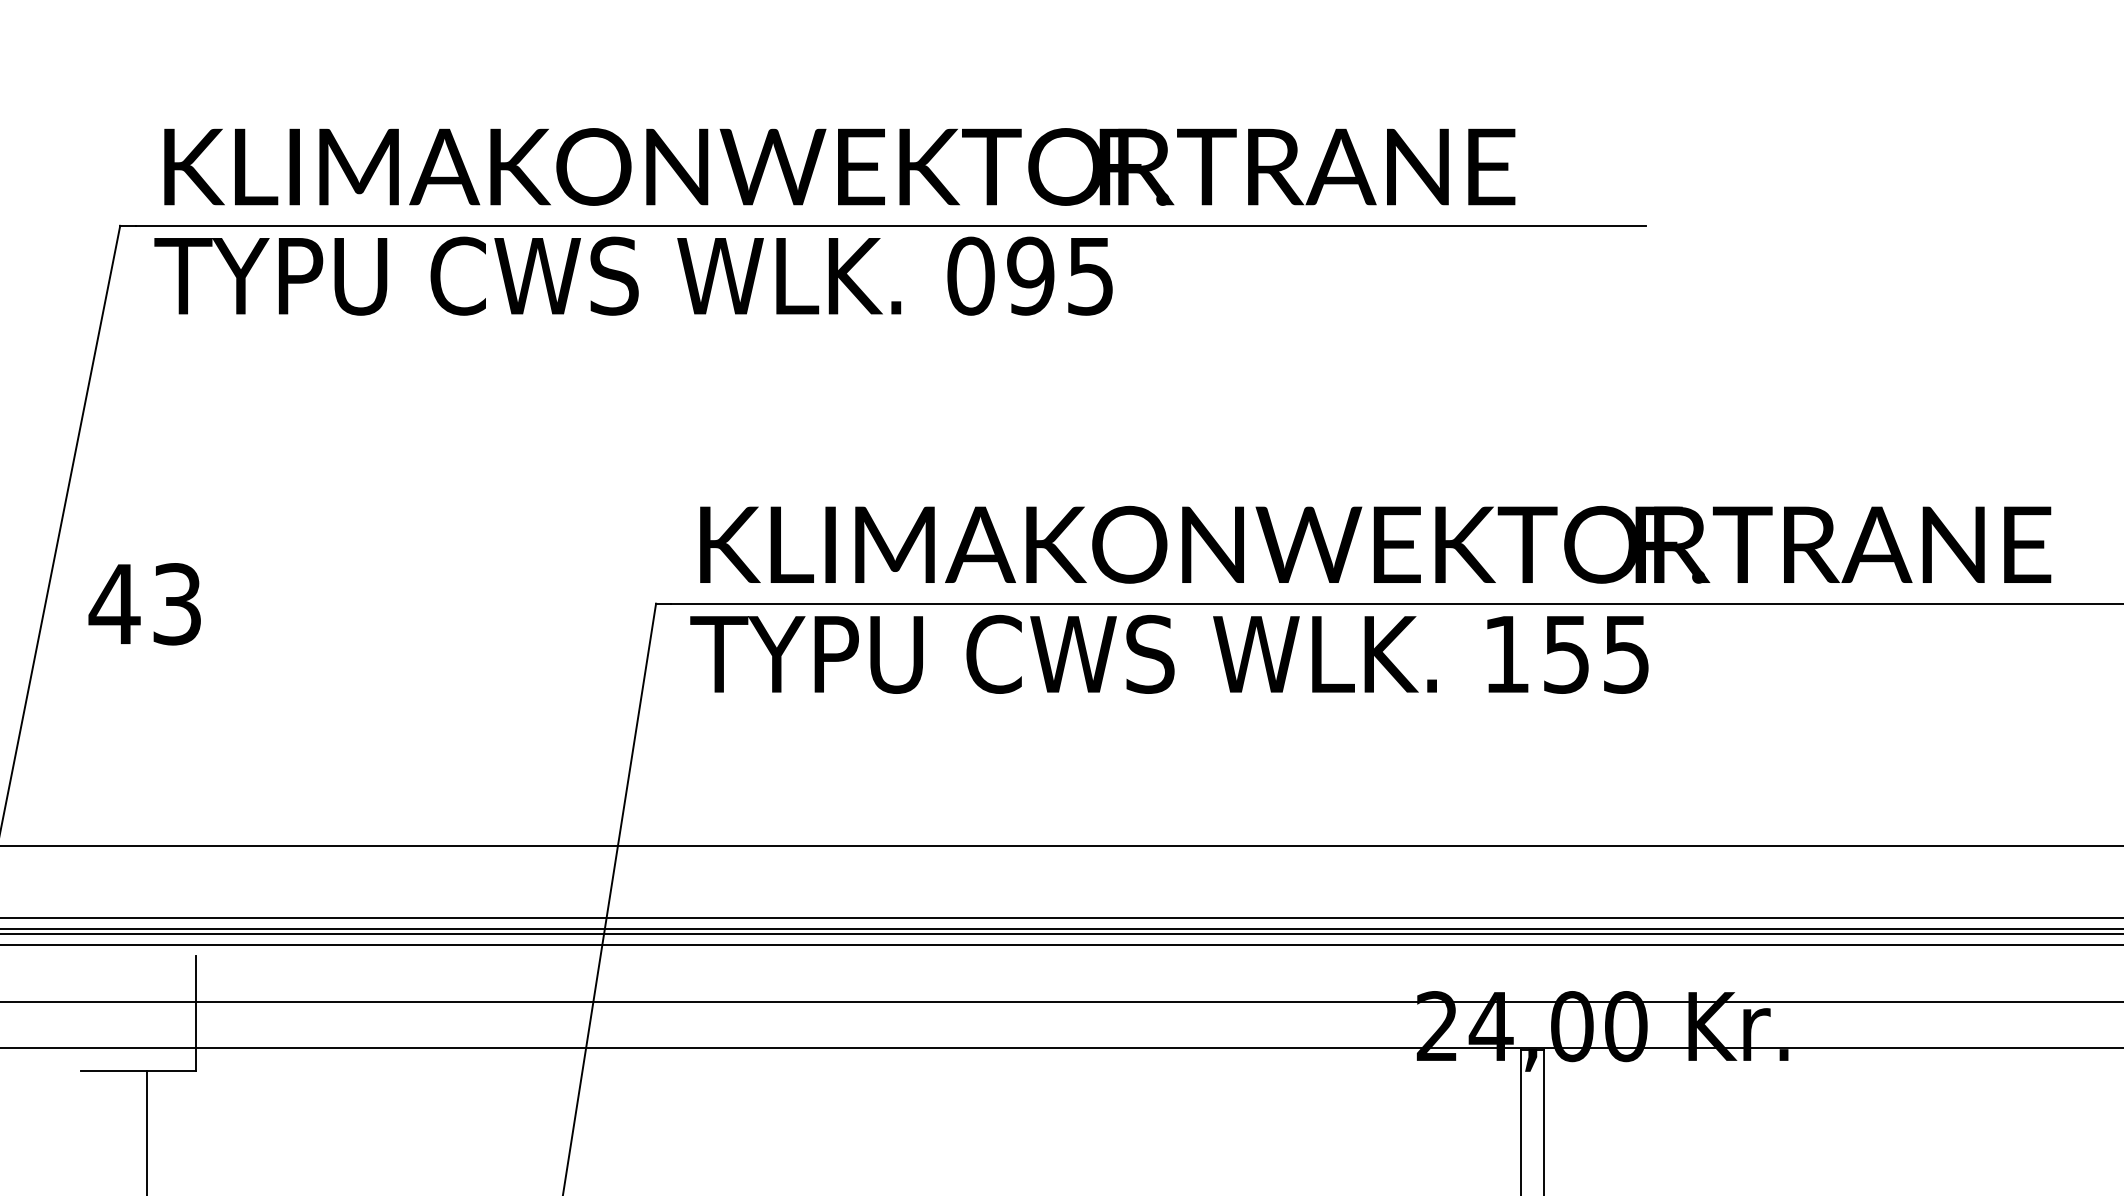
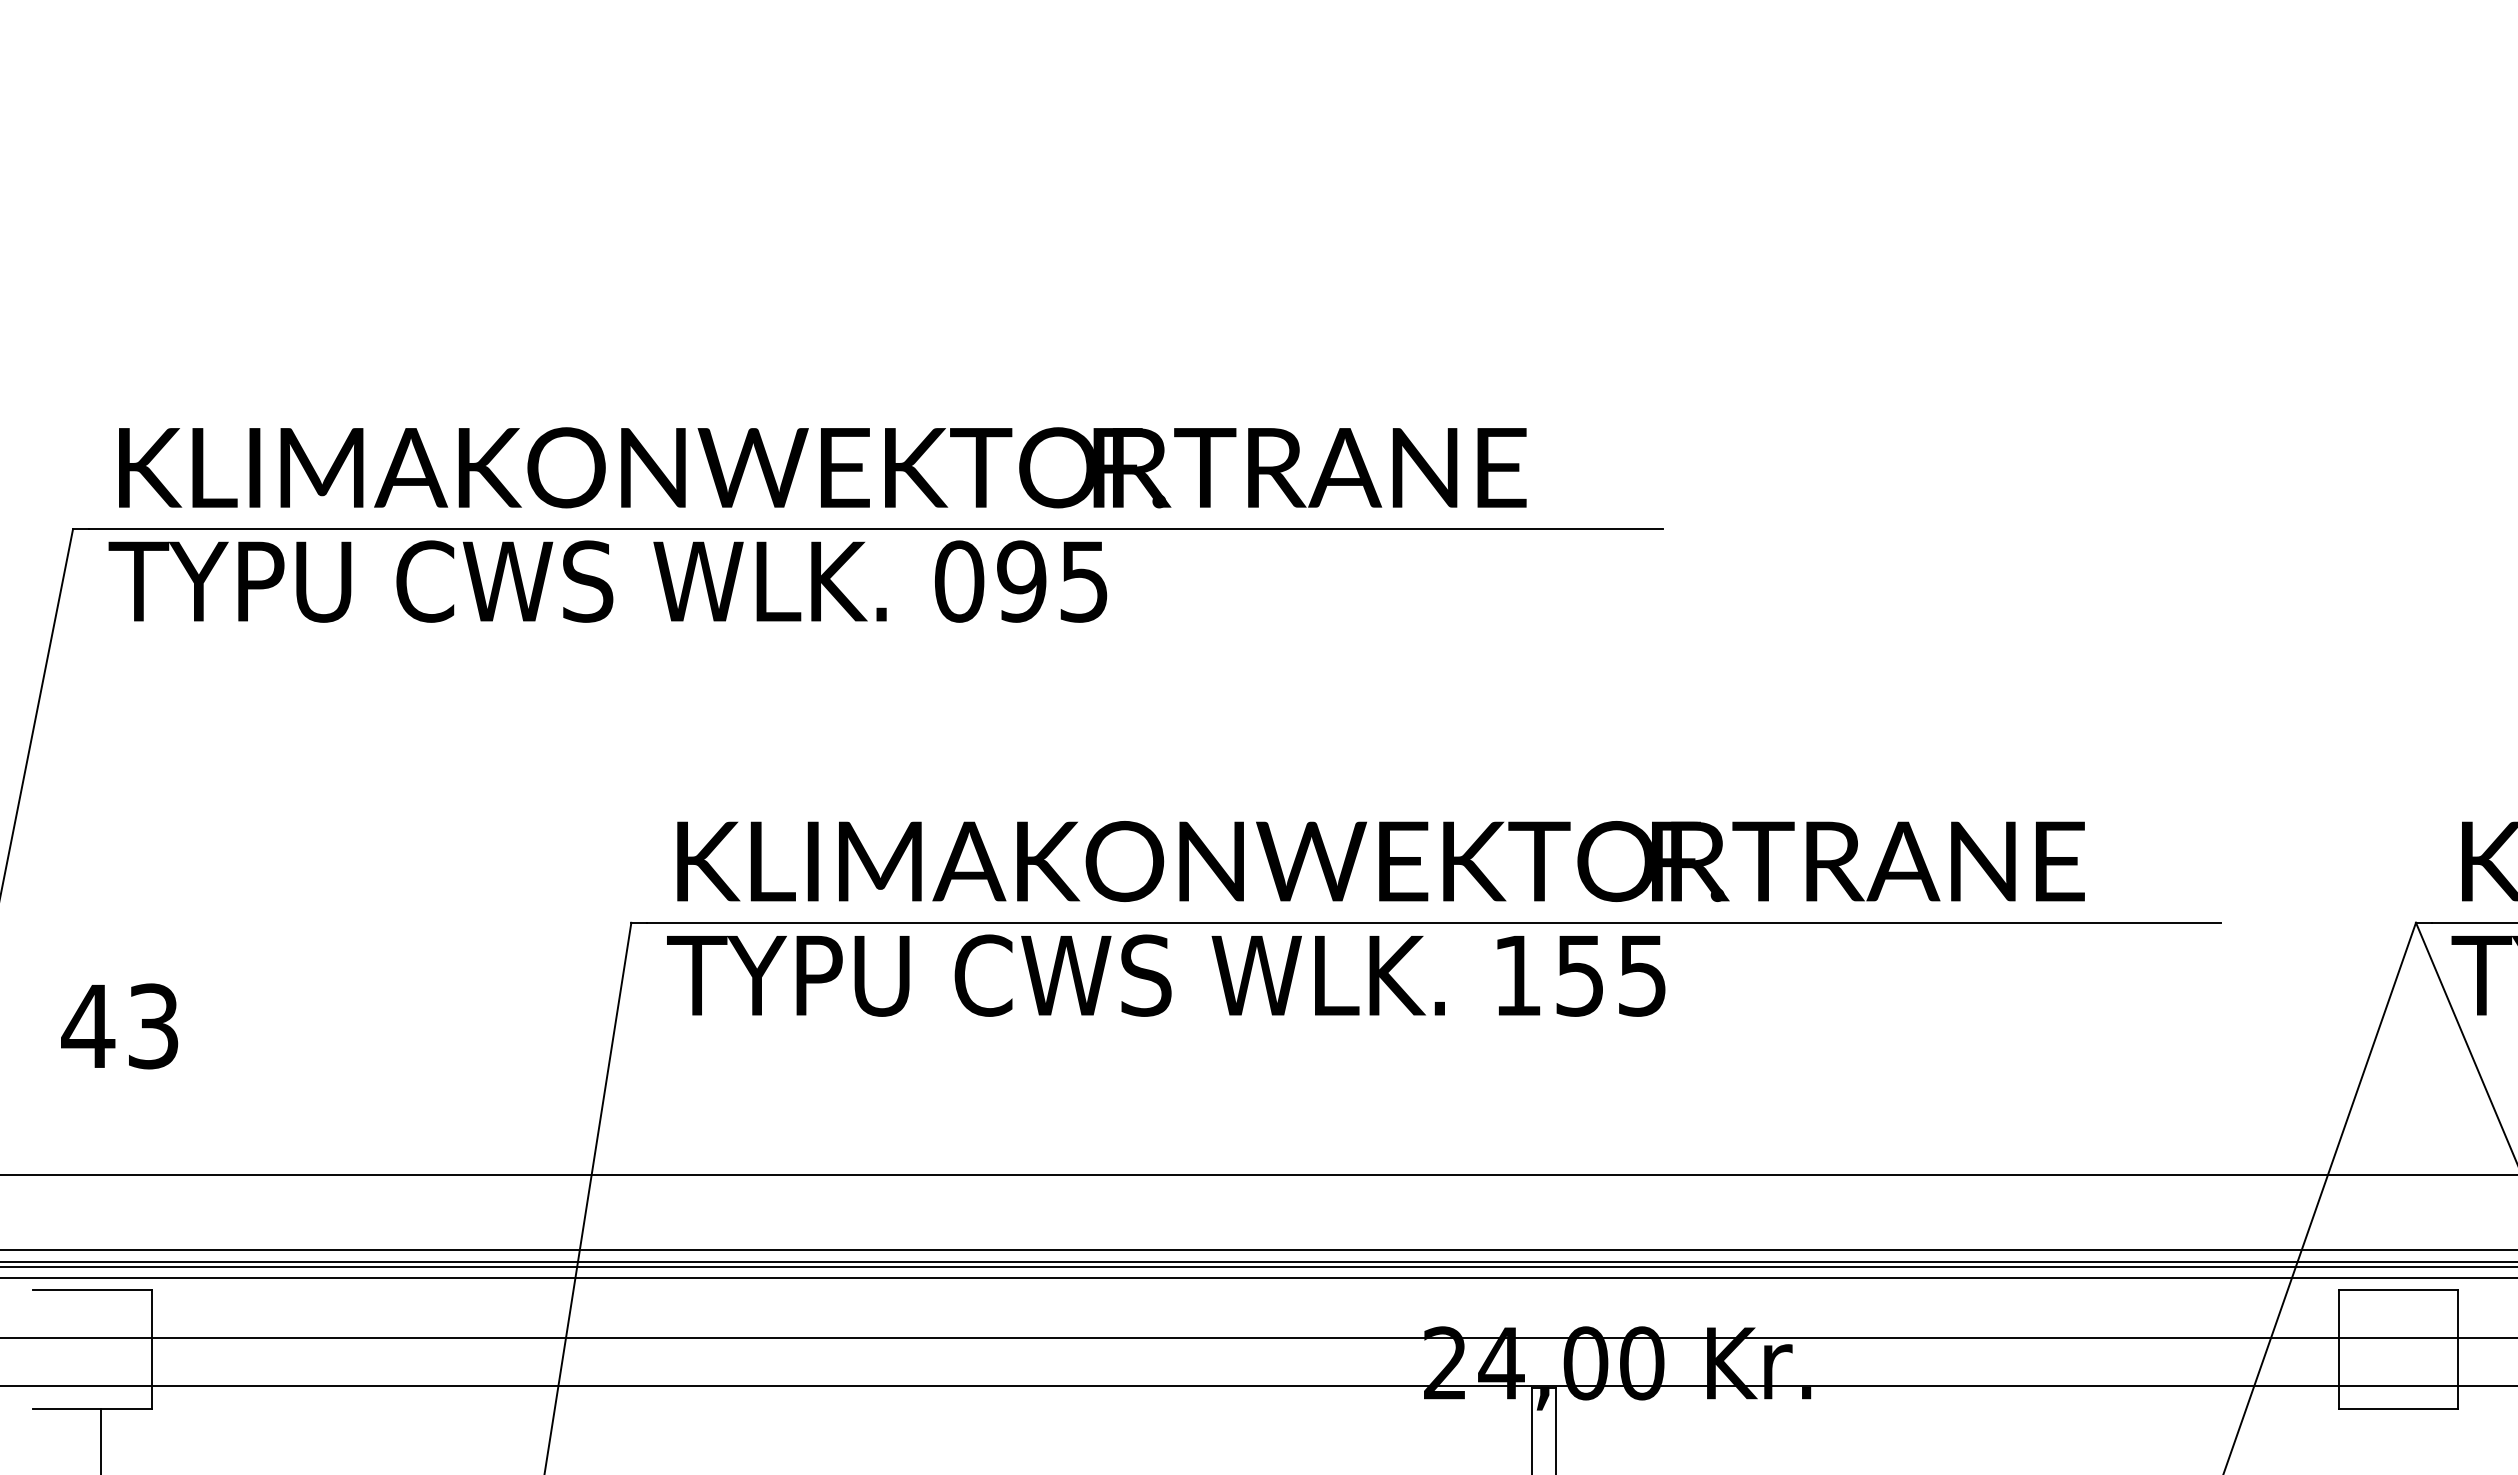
text: (144, 604) -> (119, 1026), moved
line: (137, 956) -> (91, 1290), added

